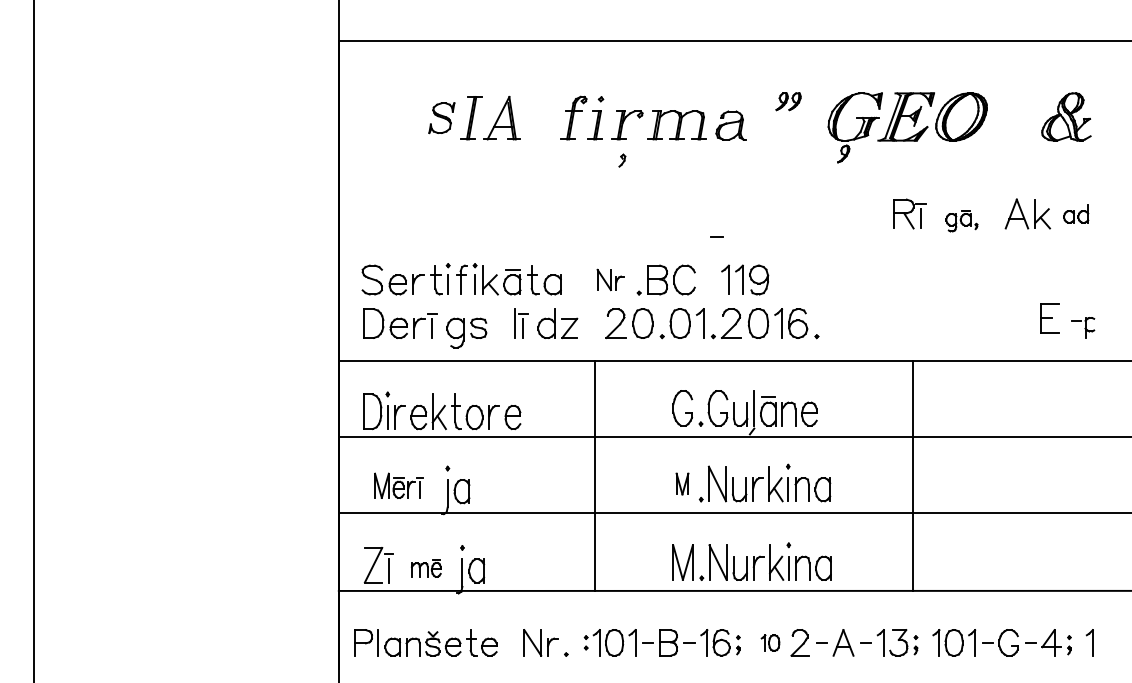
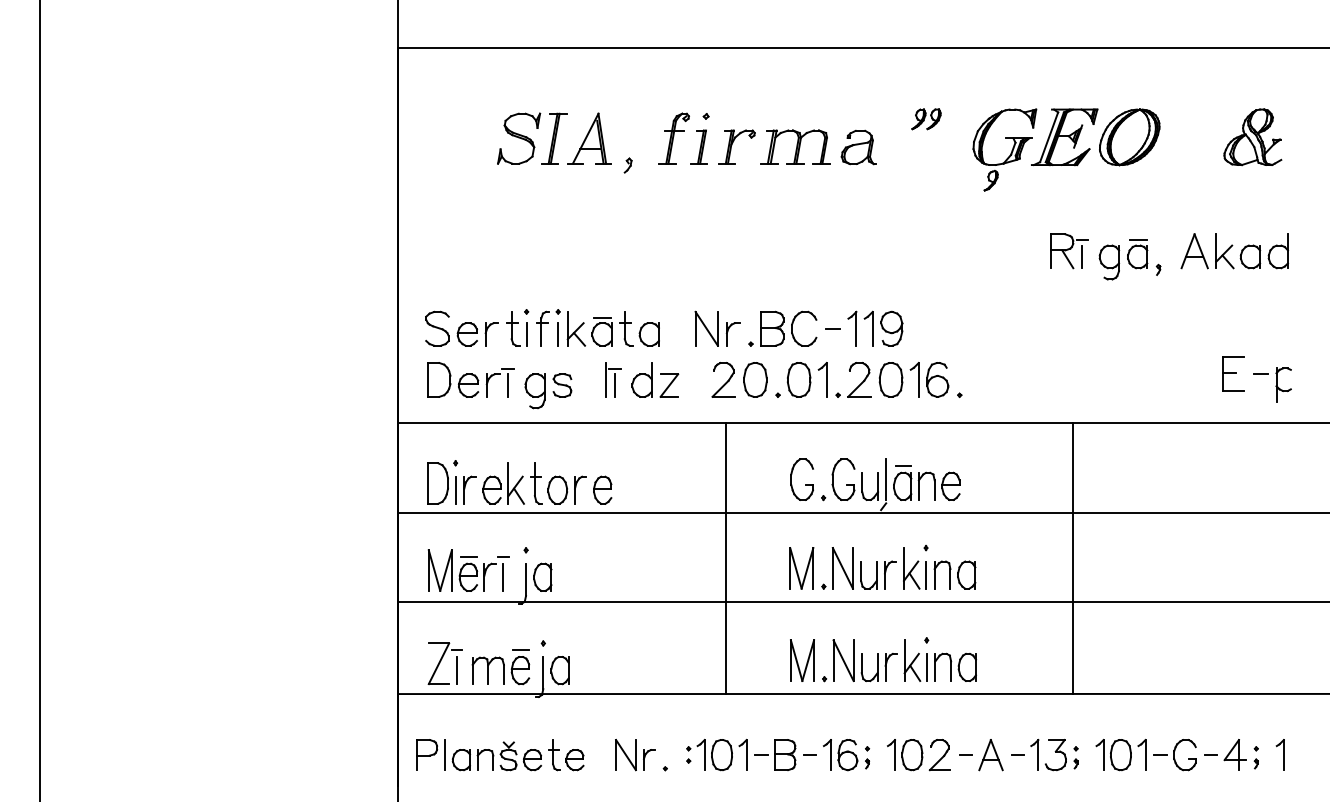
part: (442, 118) -> (519, 138), size x1.43
part: (621, 160) -> (627, 165), moved
part: (1075, 214) -> (1263, 251), size x1.67
part: (961, 221) -> (1129, 259), size x1.67
line: (716, 236) -> (832, 328), moved
part: (610, 279) -> (717, 328), size x1.43
part: (1083, 327) -> (1272, 384), size x1.43
line: (595, 475) -> (725, 558), moved
part: (682, 484) -> (801, 568), size x1.67
part: (398, 485) -> (468, 570), size x1.43
part: (425, 568) -> (500, 667), size x1.67
part: (770, 643) -> (905, 755), size x1.67

